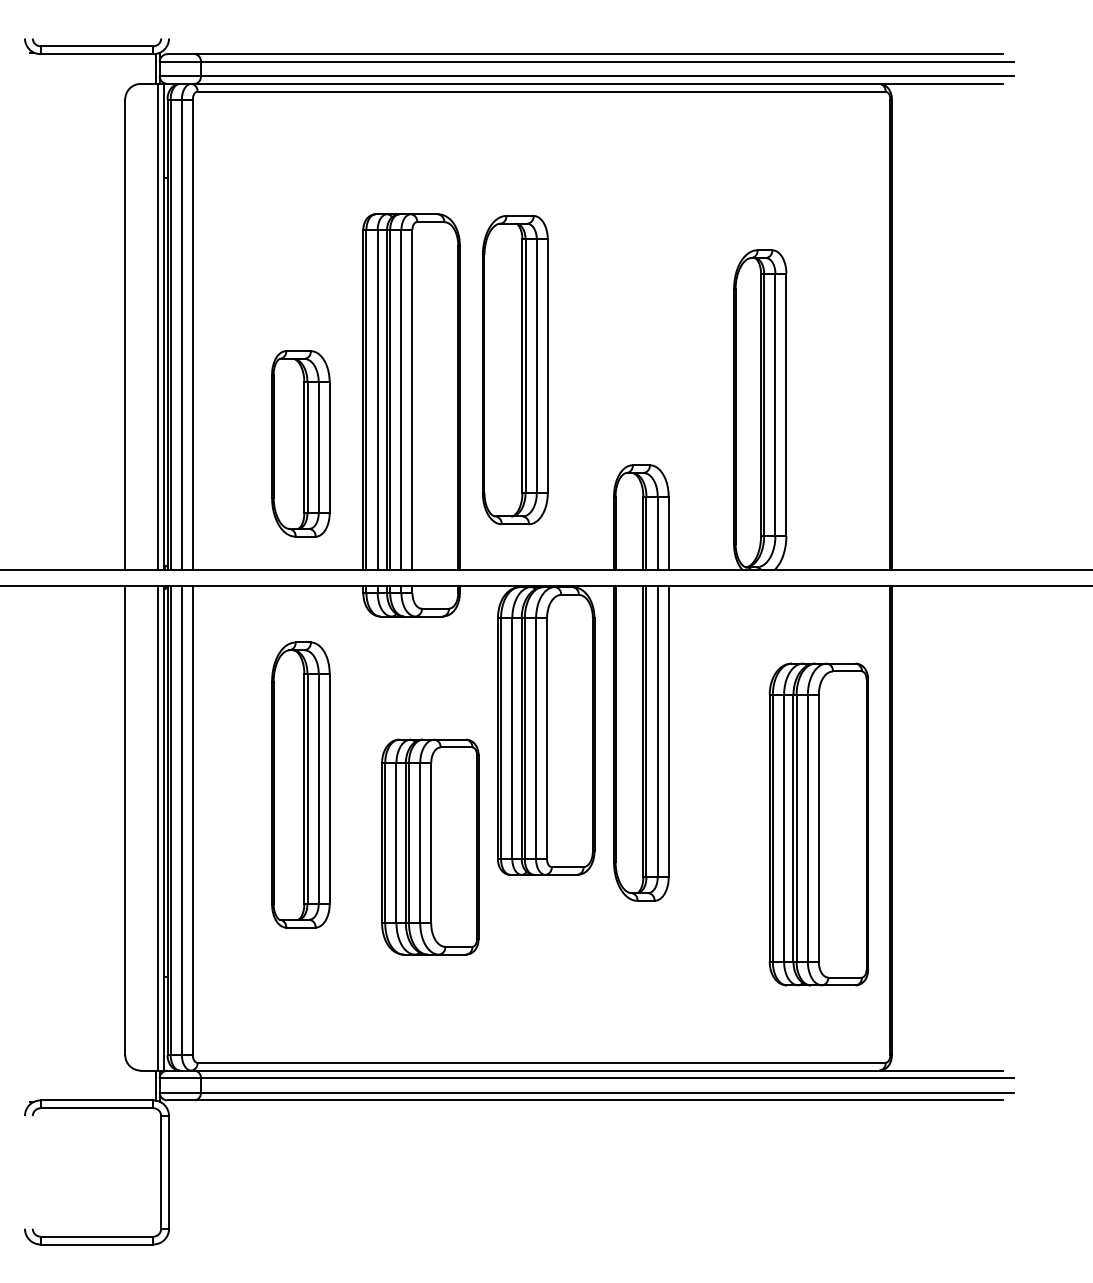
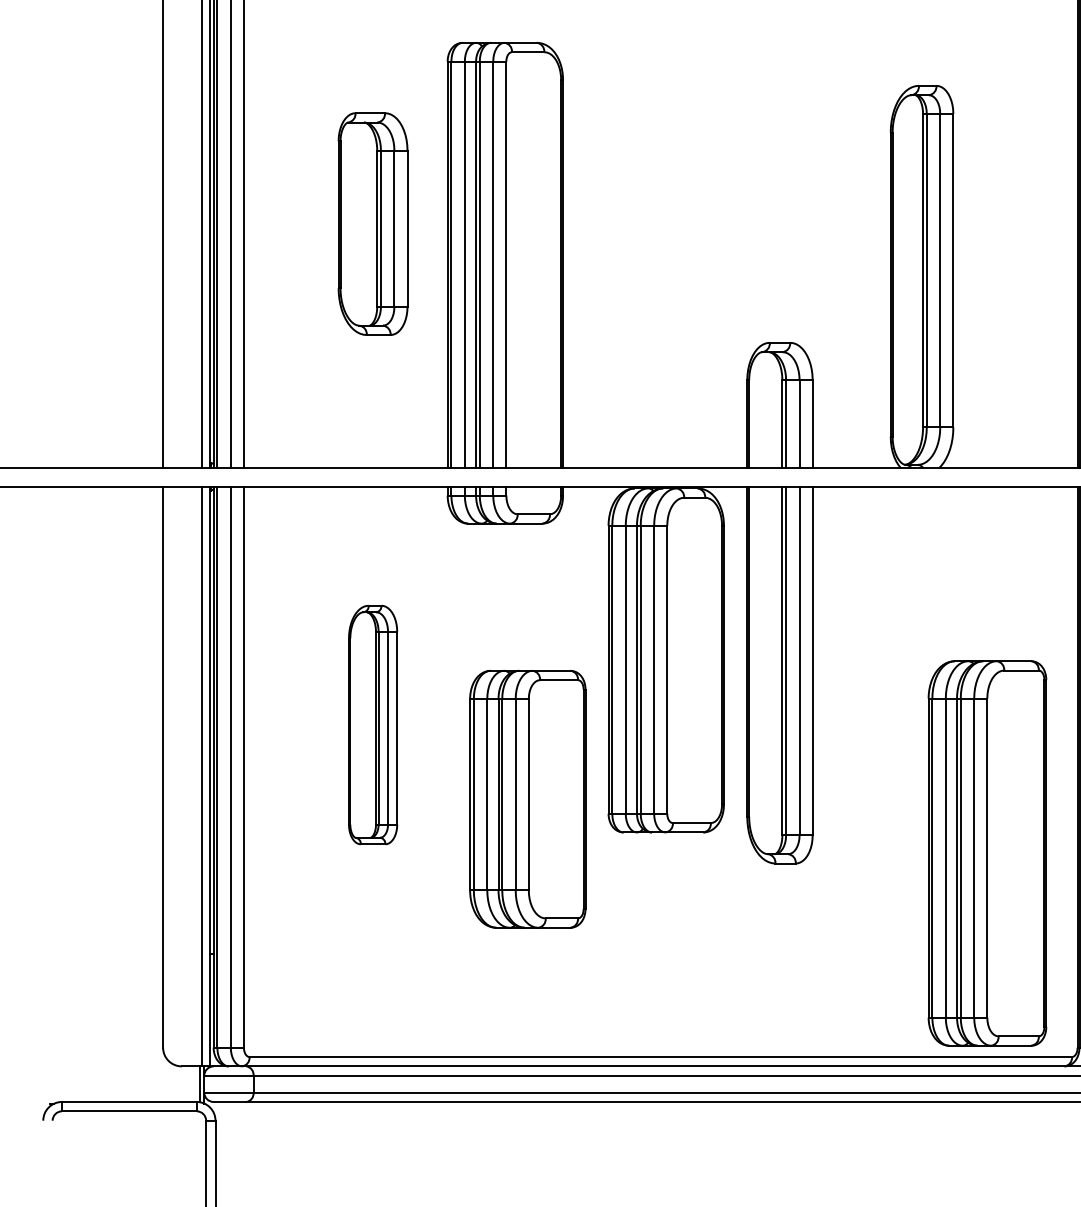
part: (515, 370) -> (629, 229), removed
part: (300, 443) -> (372, 223), moved
part: (300, 784) -> (372, 724), size x0.7
part: (818, 824) -> (986, 853), moved

